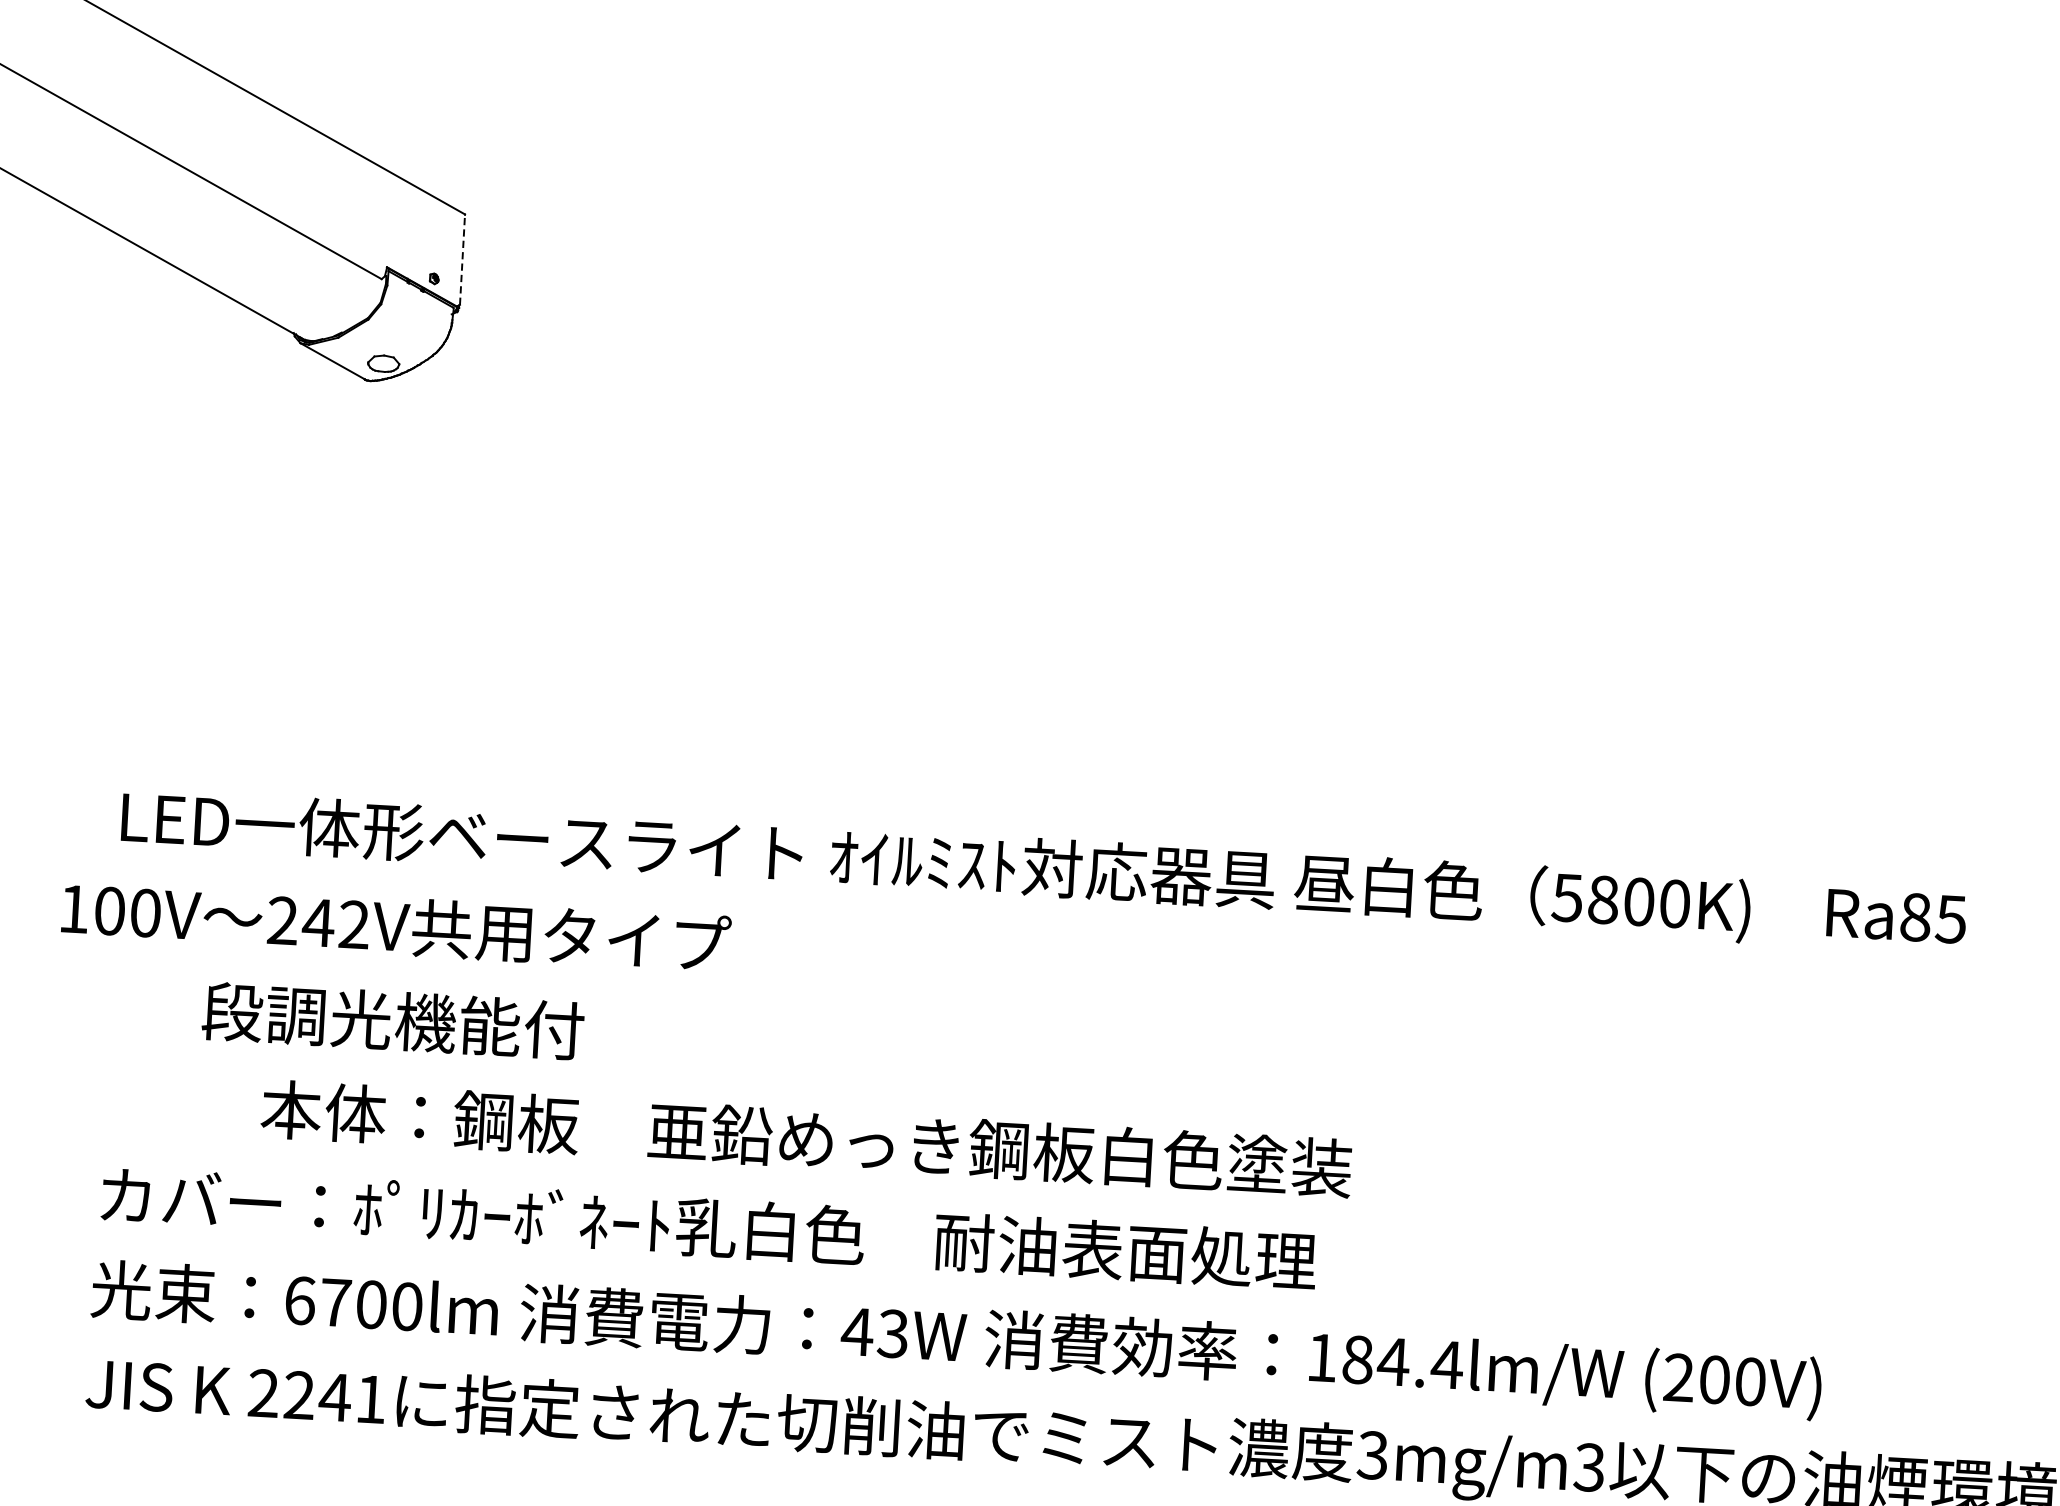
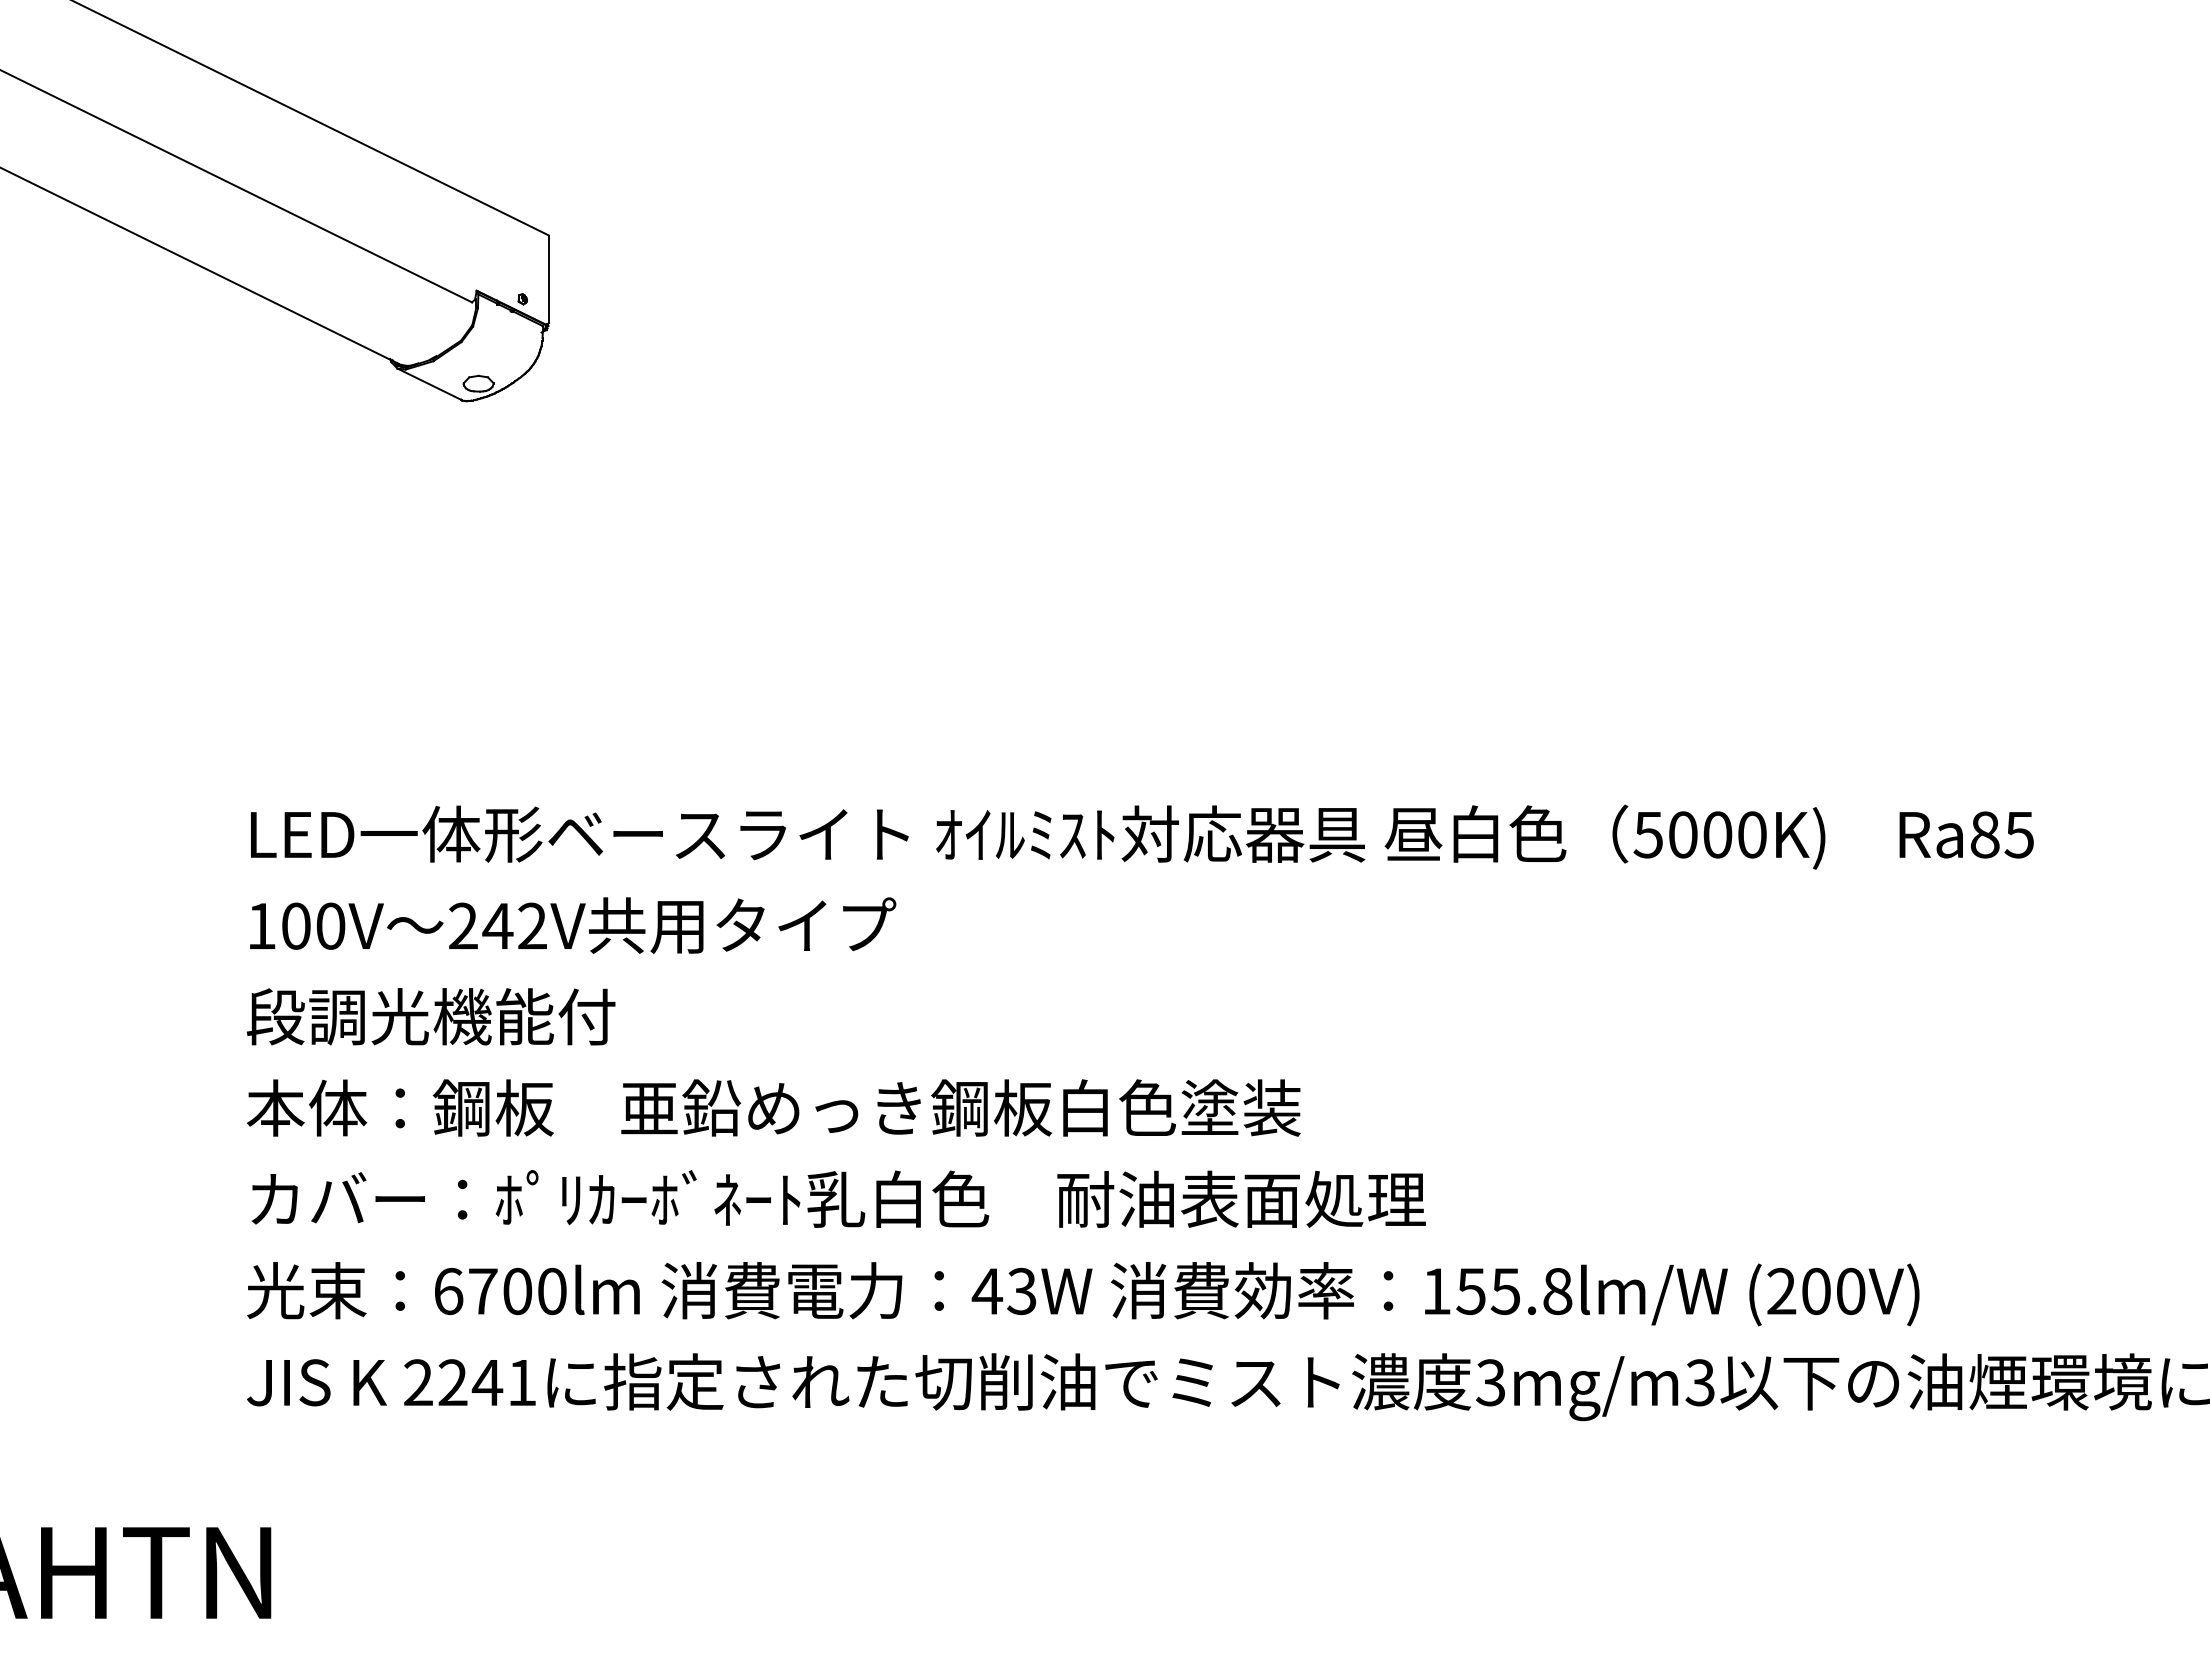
line: (462, 259) -> (548, 279), dashed -> solid
text: (1603, 899) -> (1683, 834), 5800K) -> 5000K)
text: (396, 926) -> (573, 925), moved
text: (393, 1020) -> (431, 1016), moved
text: (806, 1138) -> (773, 1107), moved
text: (1402, 1362) -> (1514, 1291), 184.4lm/W -> 155.8lm/W

